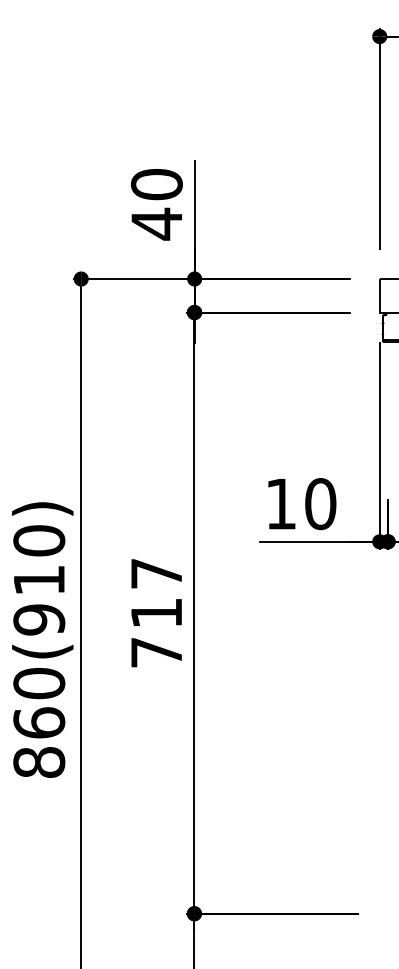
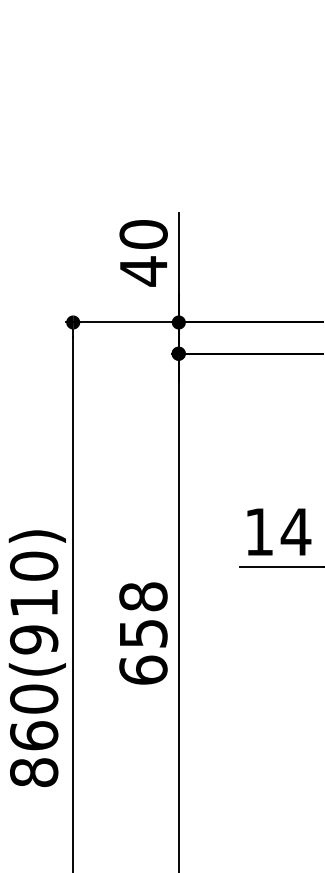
text: (320, 504) -> (295, 532), 10 -> 14
text: (156, 612) -> (143, 632), 717 -> 658

